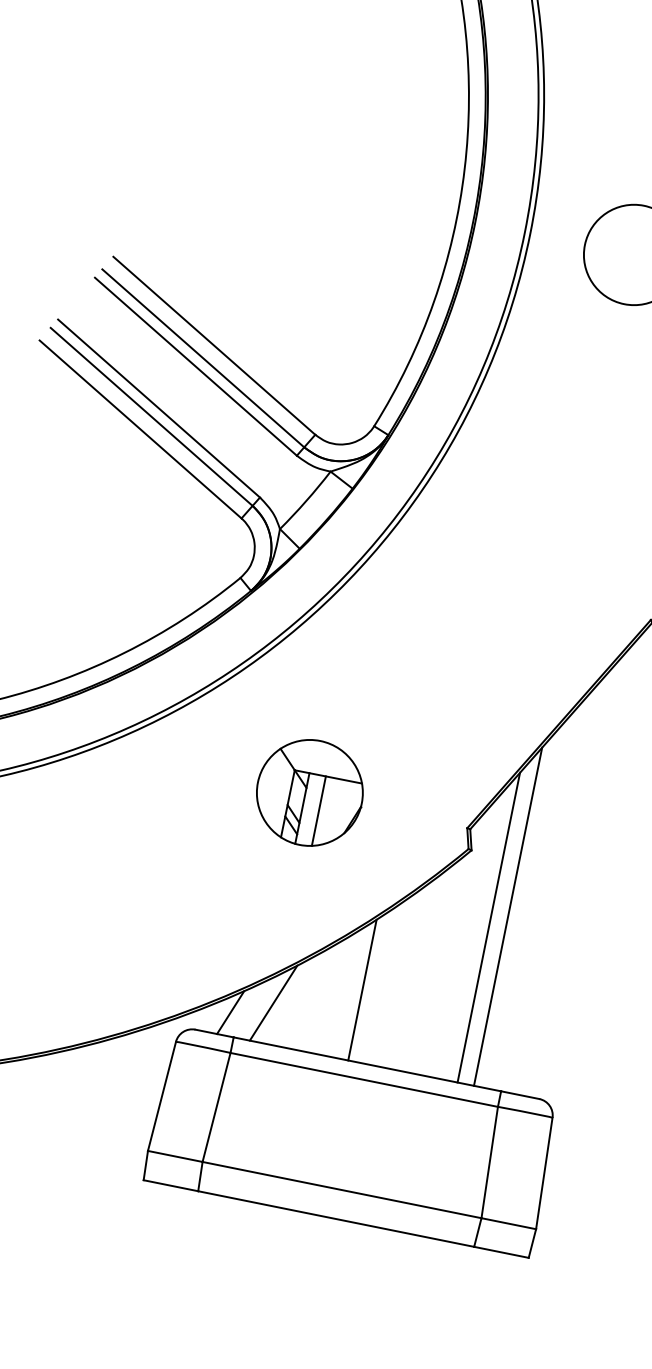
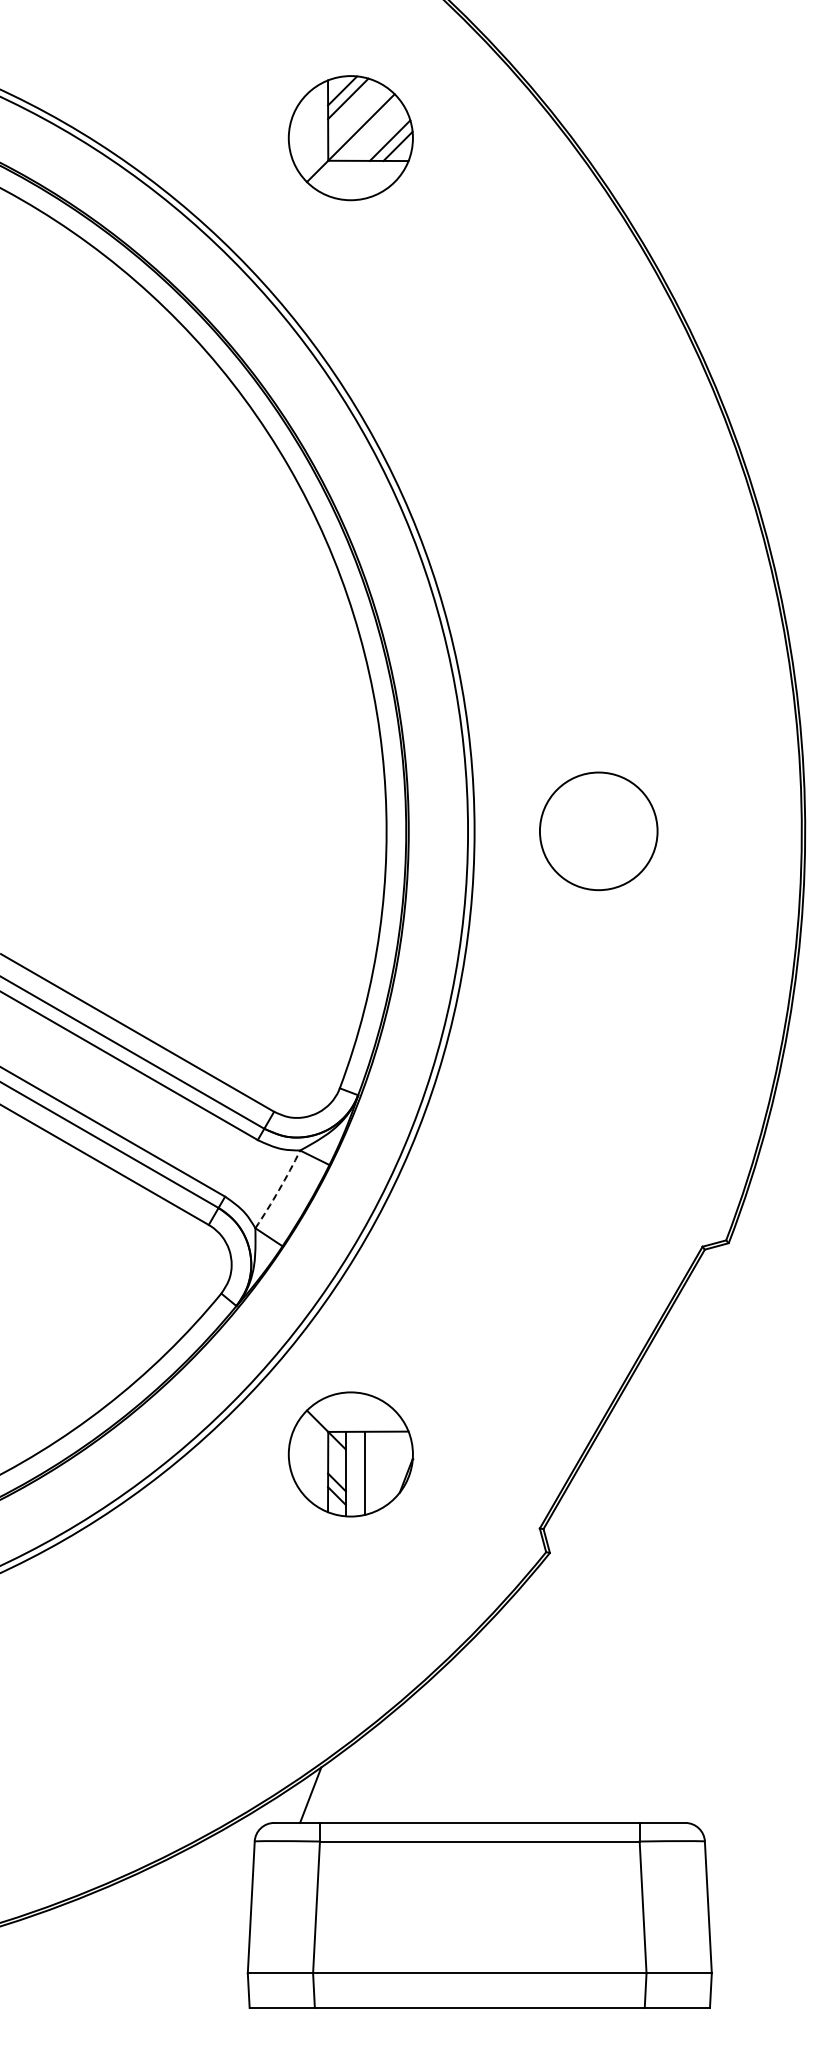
arc: (306, 501) -> (279, 1190), solid -> dashed
part: (309, 792) -> (350, 1454), moved
line: (508, 916) -> (607, 1620), removed
line: (488, 927) -> (587, 1637), removed
line: (362, 989) -> (456, 1738), removed
line: (273, 1002) -> (357, 1773), removed

